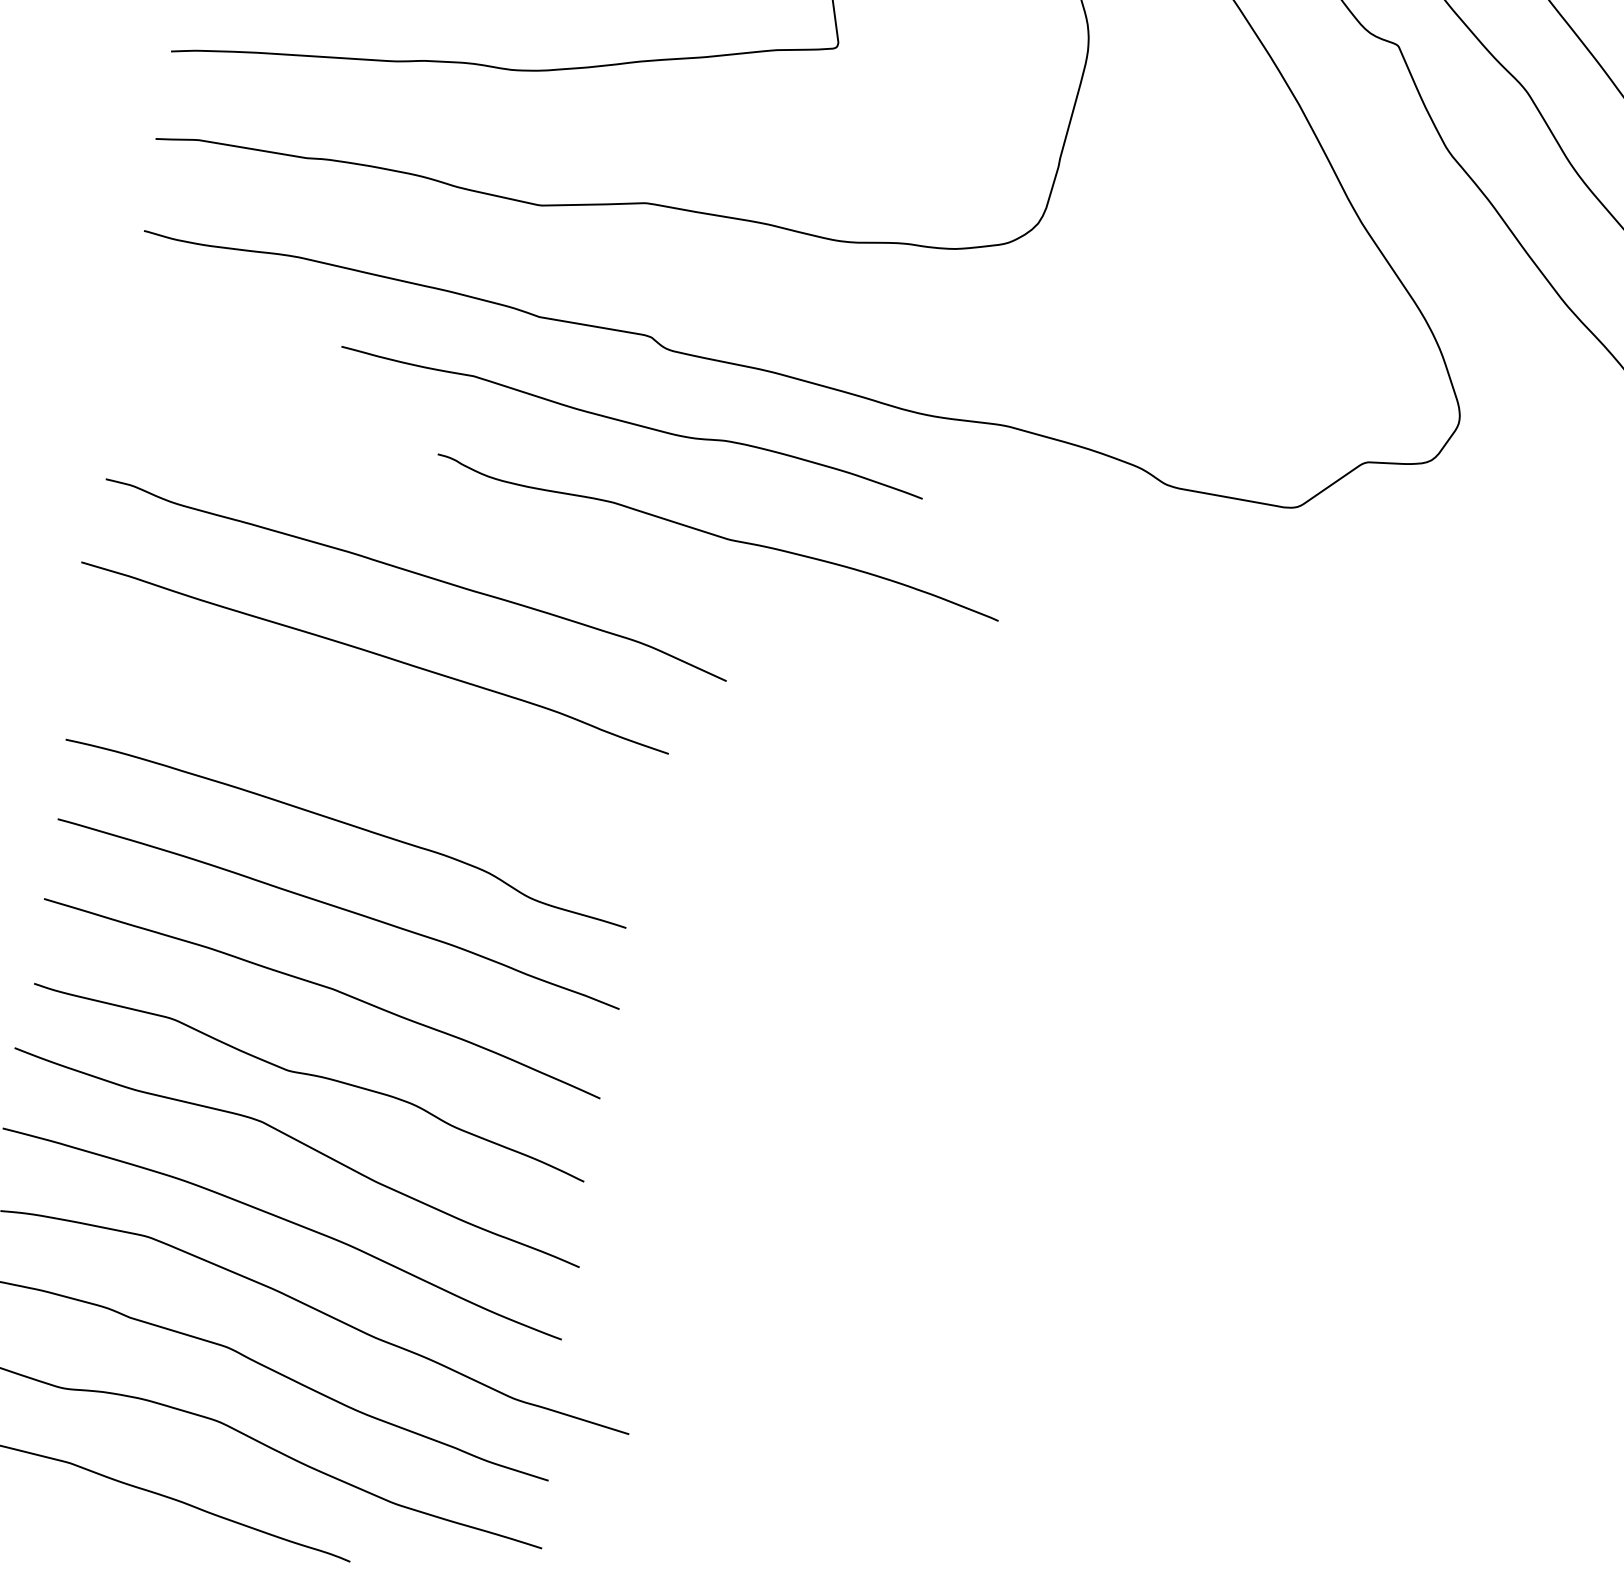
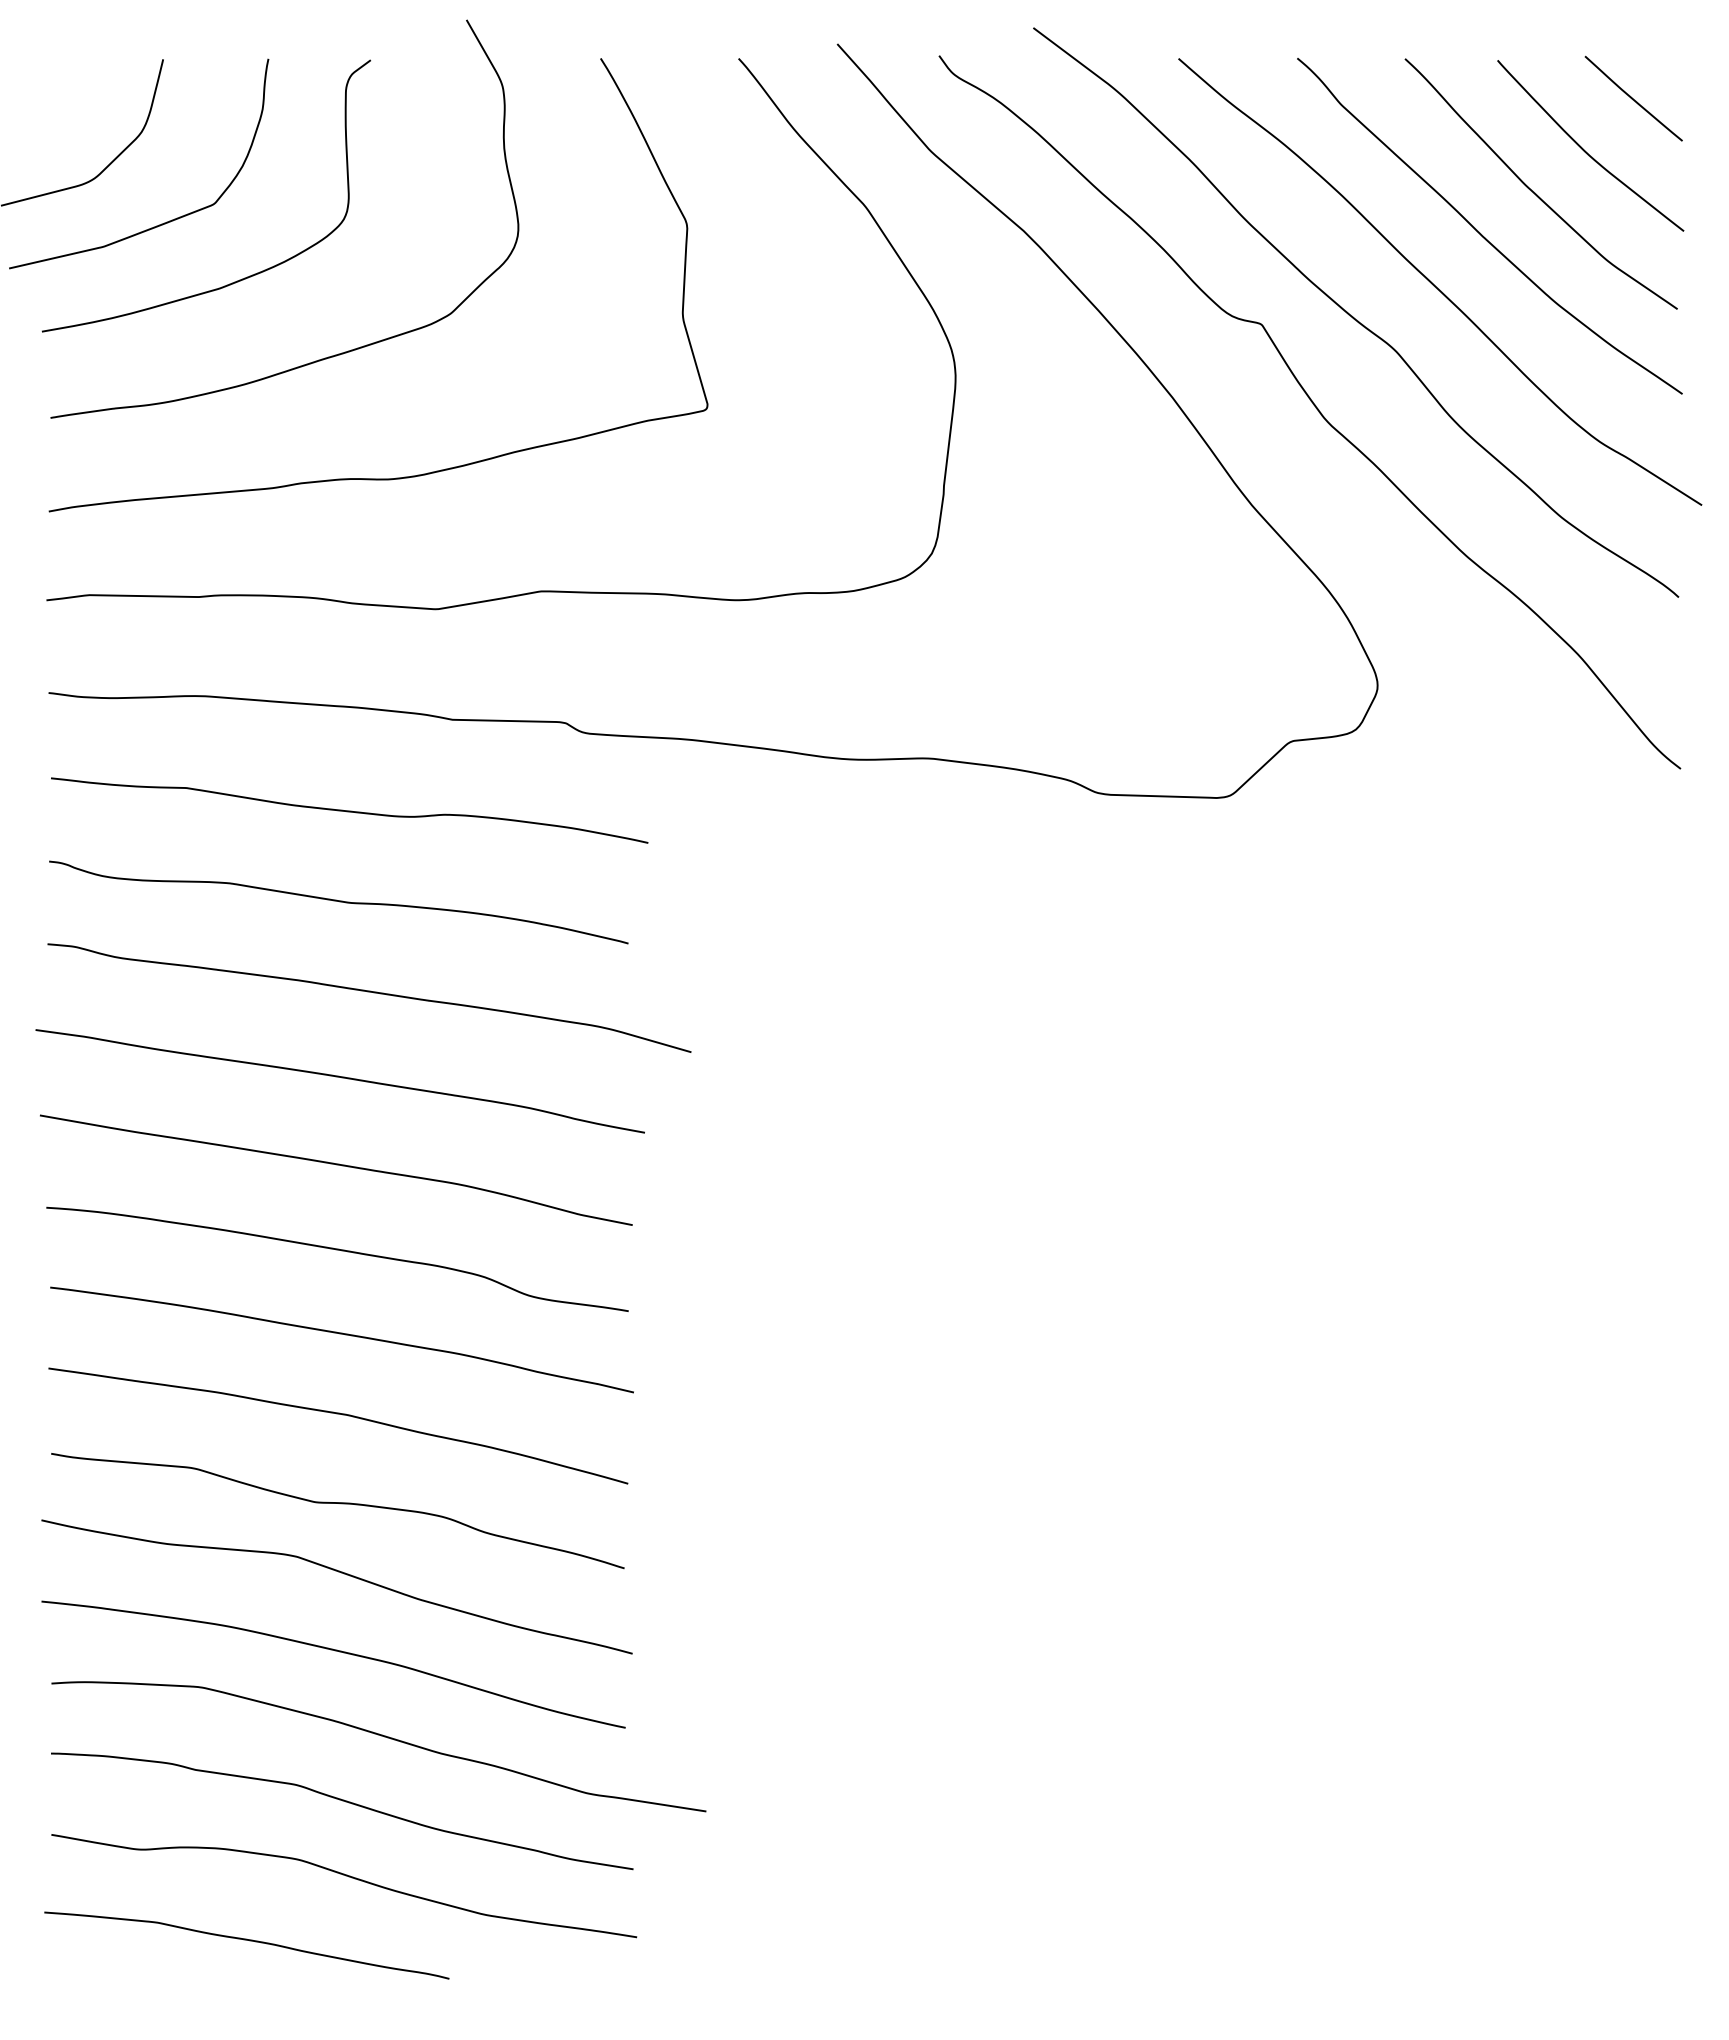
curve: (631, 422) -> (349, 810), moved
curve: (718, 536) -> (338, 901), moved
curve: (358, 740) -> (336, 1165), added

